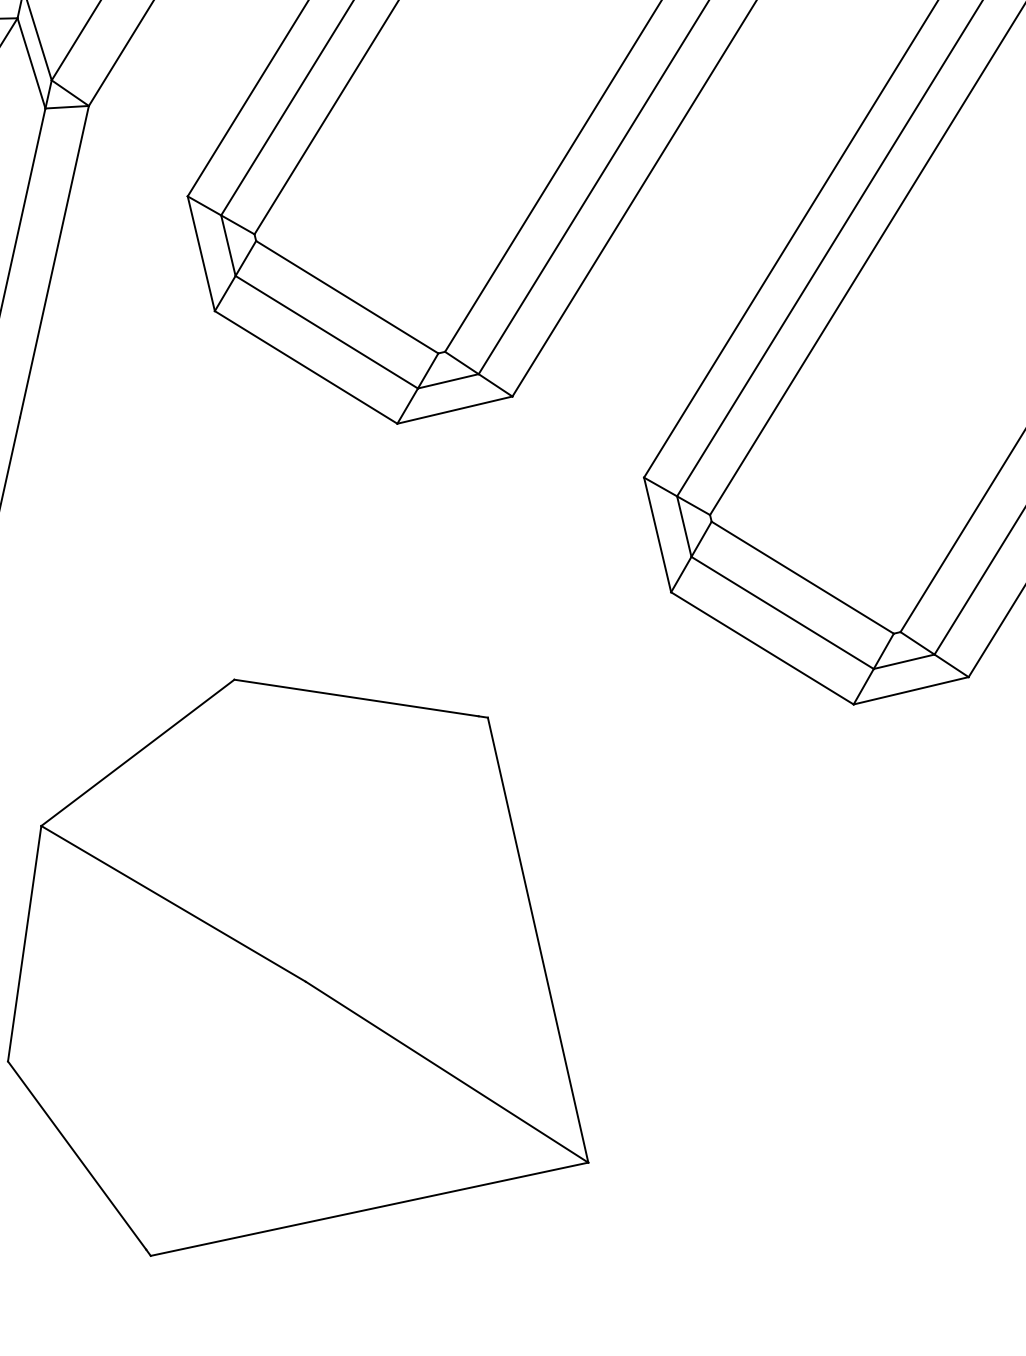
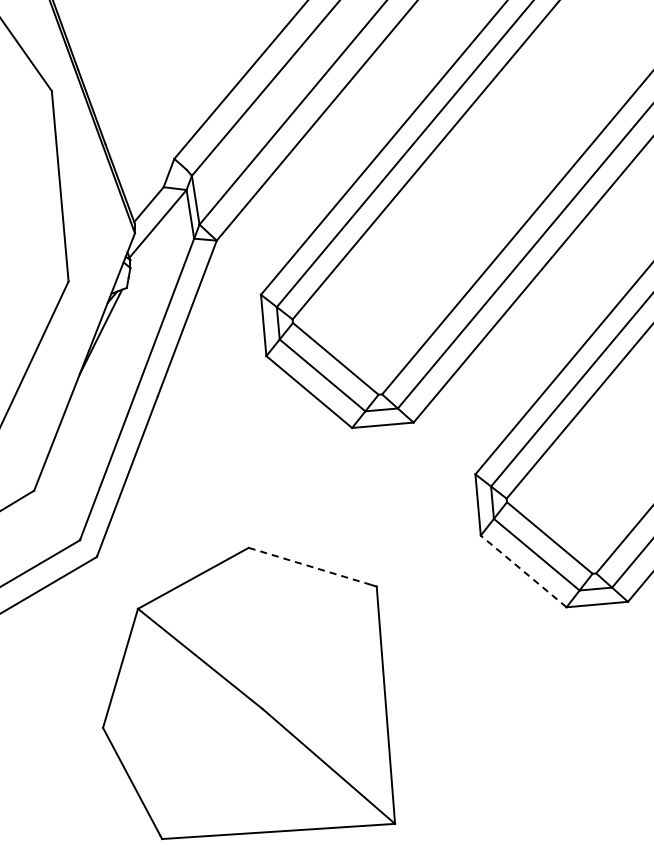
line: (762, 648) -> (523, 571), solid -> dashed
line: (356, 697) -> (310, 566), solid -> dashed

